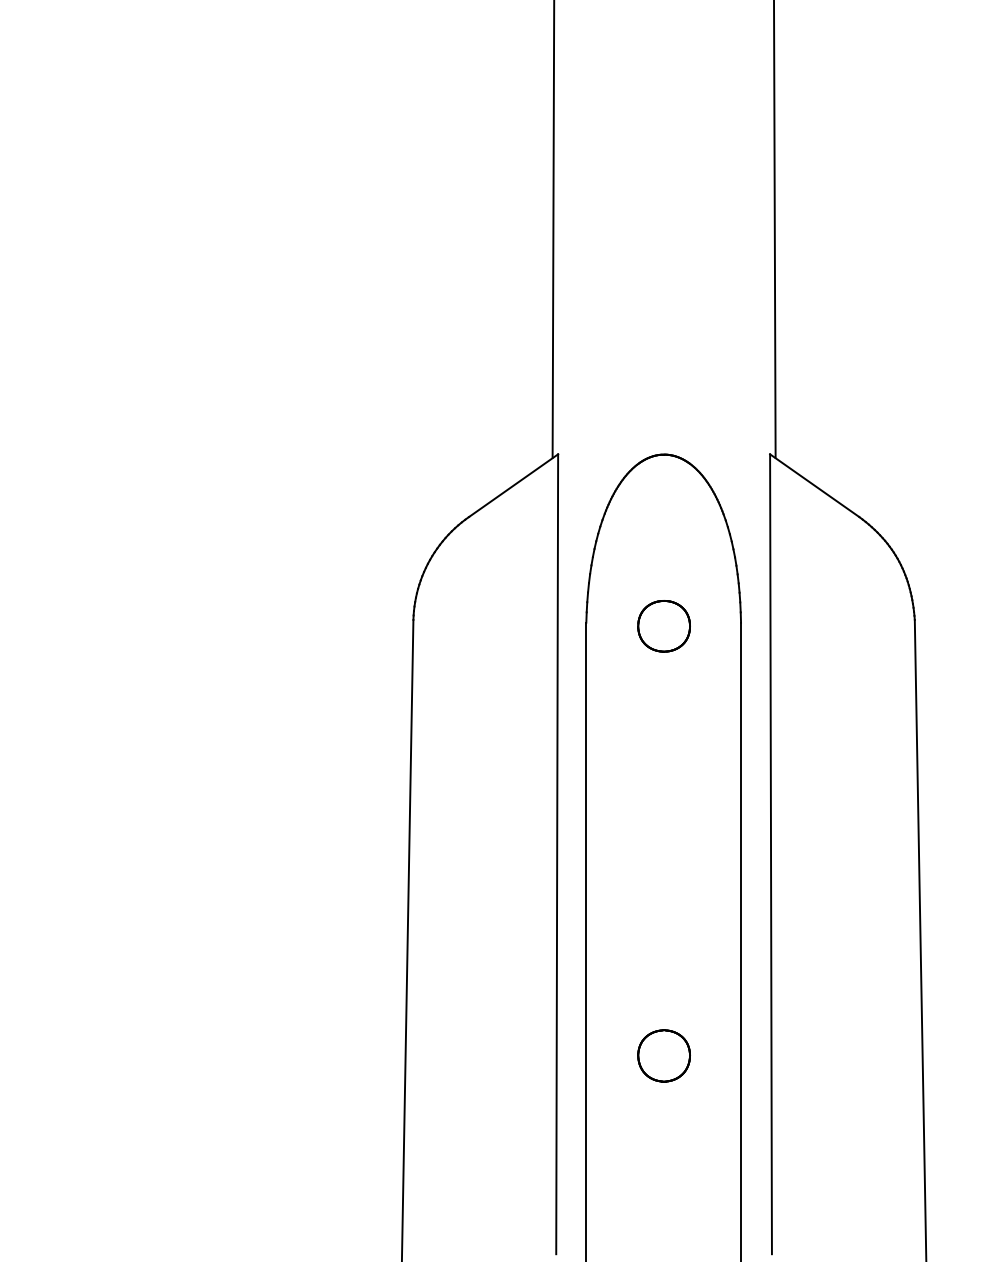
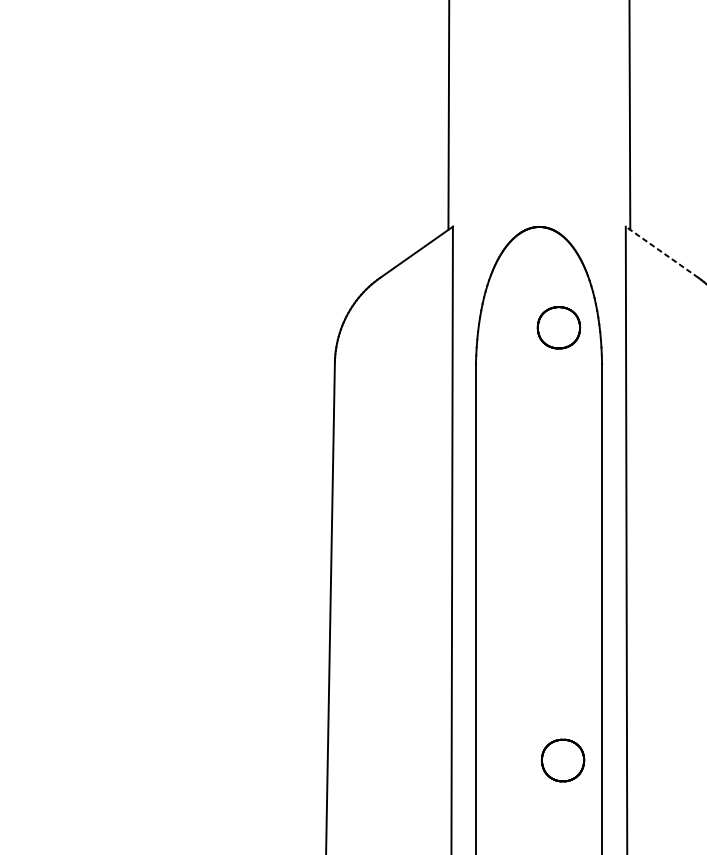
line: (814, 485) -> (662, 252), solid -> dashed
part: (663, 626) -> (558, 327), moved
part: (663, 1055) -> (562, 760), moved

